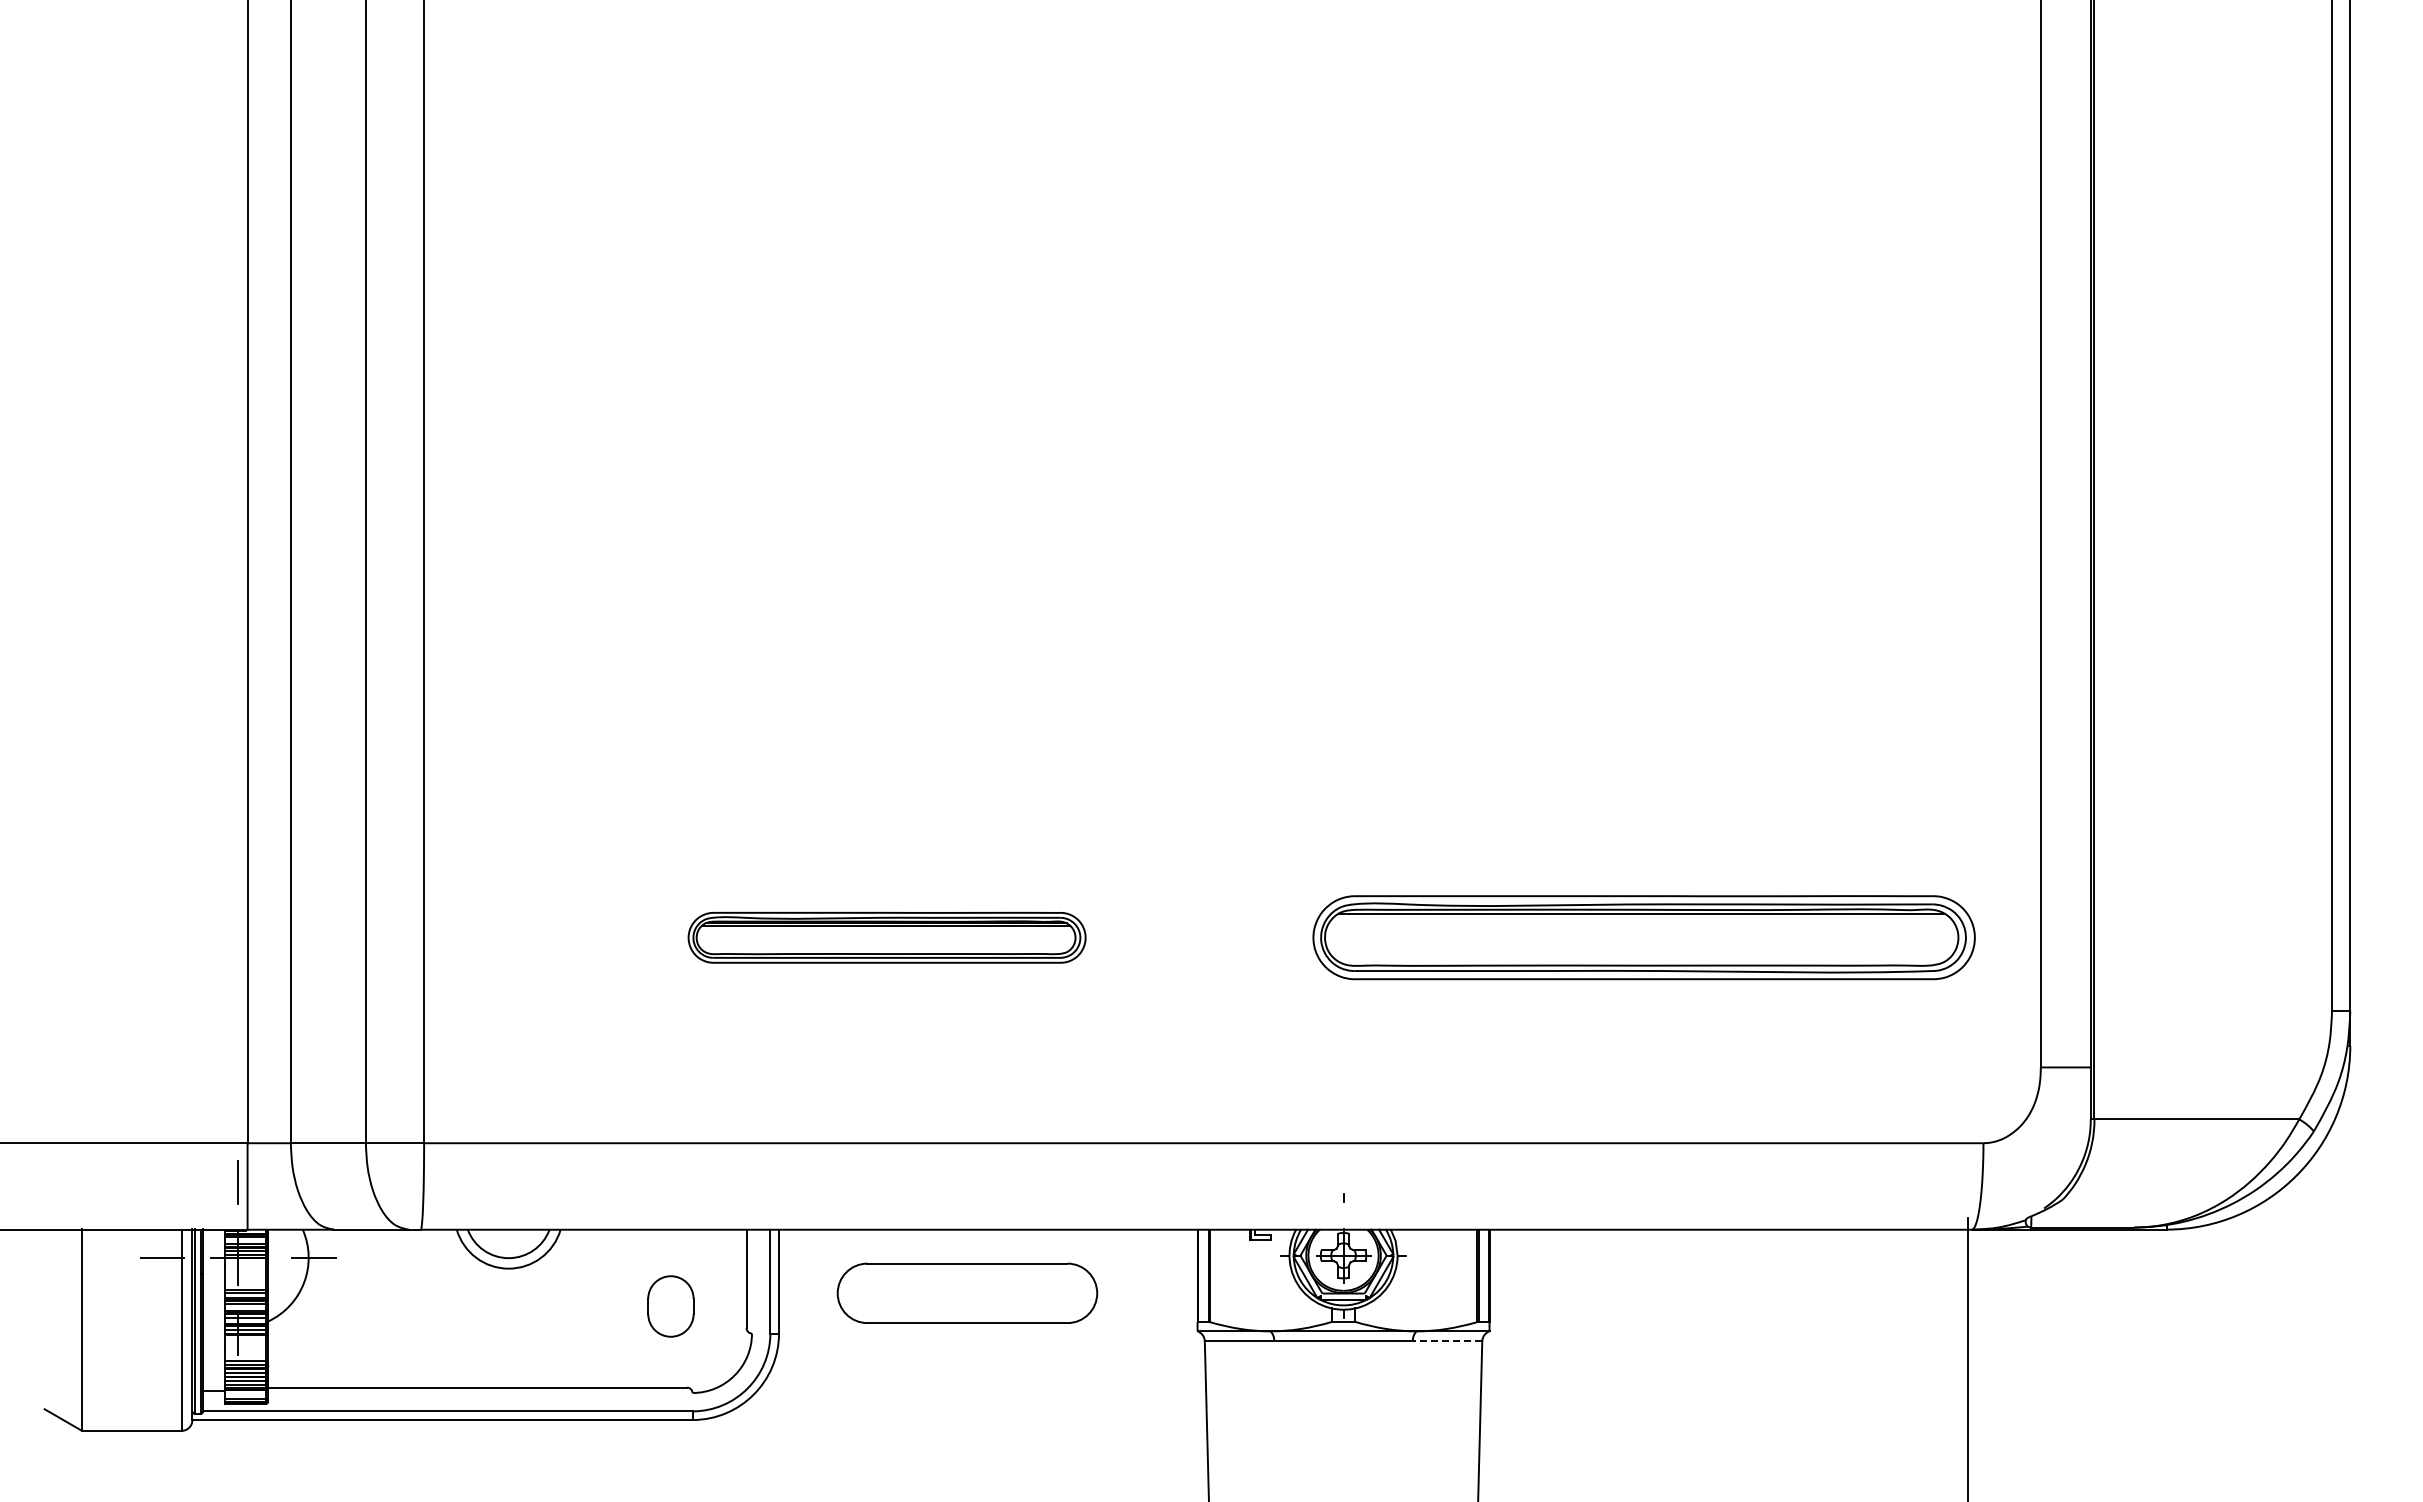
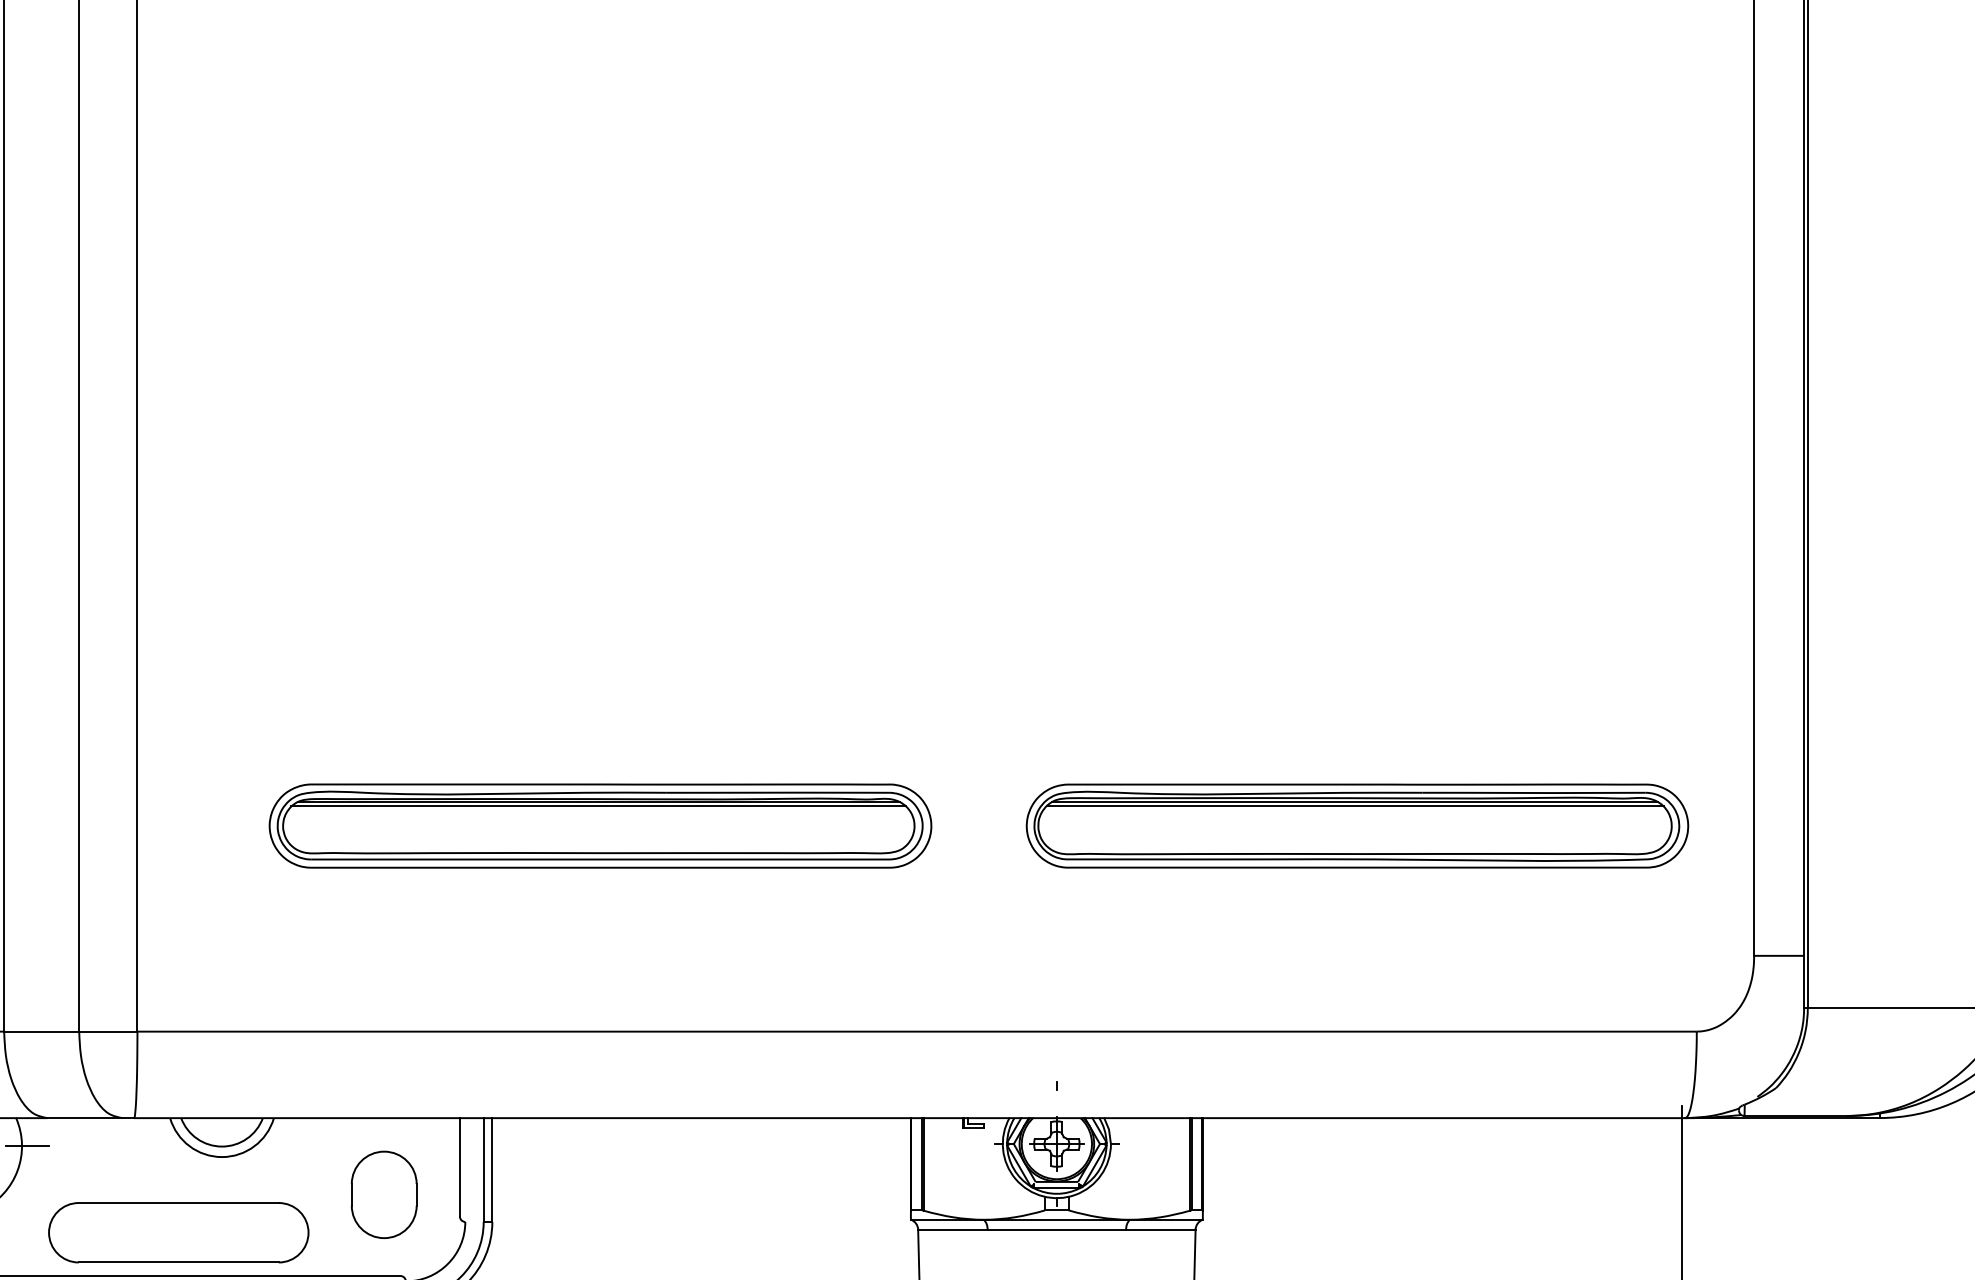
line: (1641, 918) -> (1354, 806), added
part: (886, 937) -> (599, 825), size x1.67
part: (967, 1292) -> (178, 1231), moved
part: (670, 1306) -> (383, 1194), size x1.43
line: (1447, 1341) -> (1160, 1229), dashed -> solid

